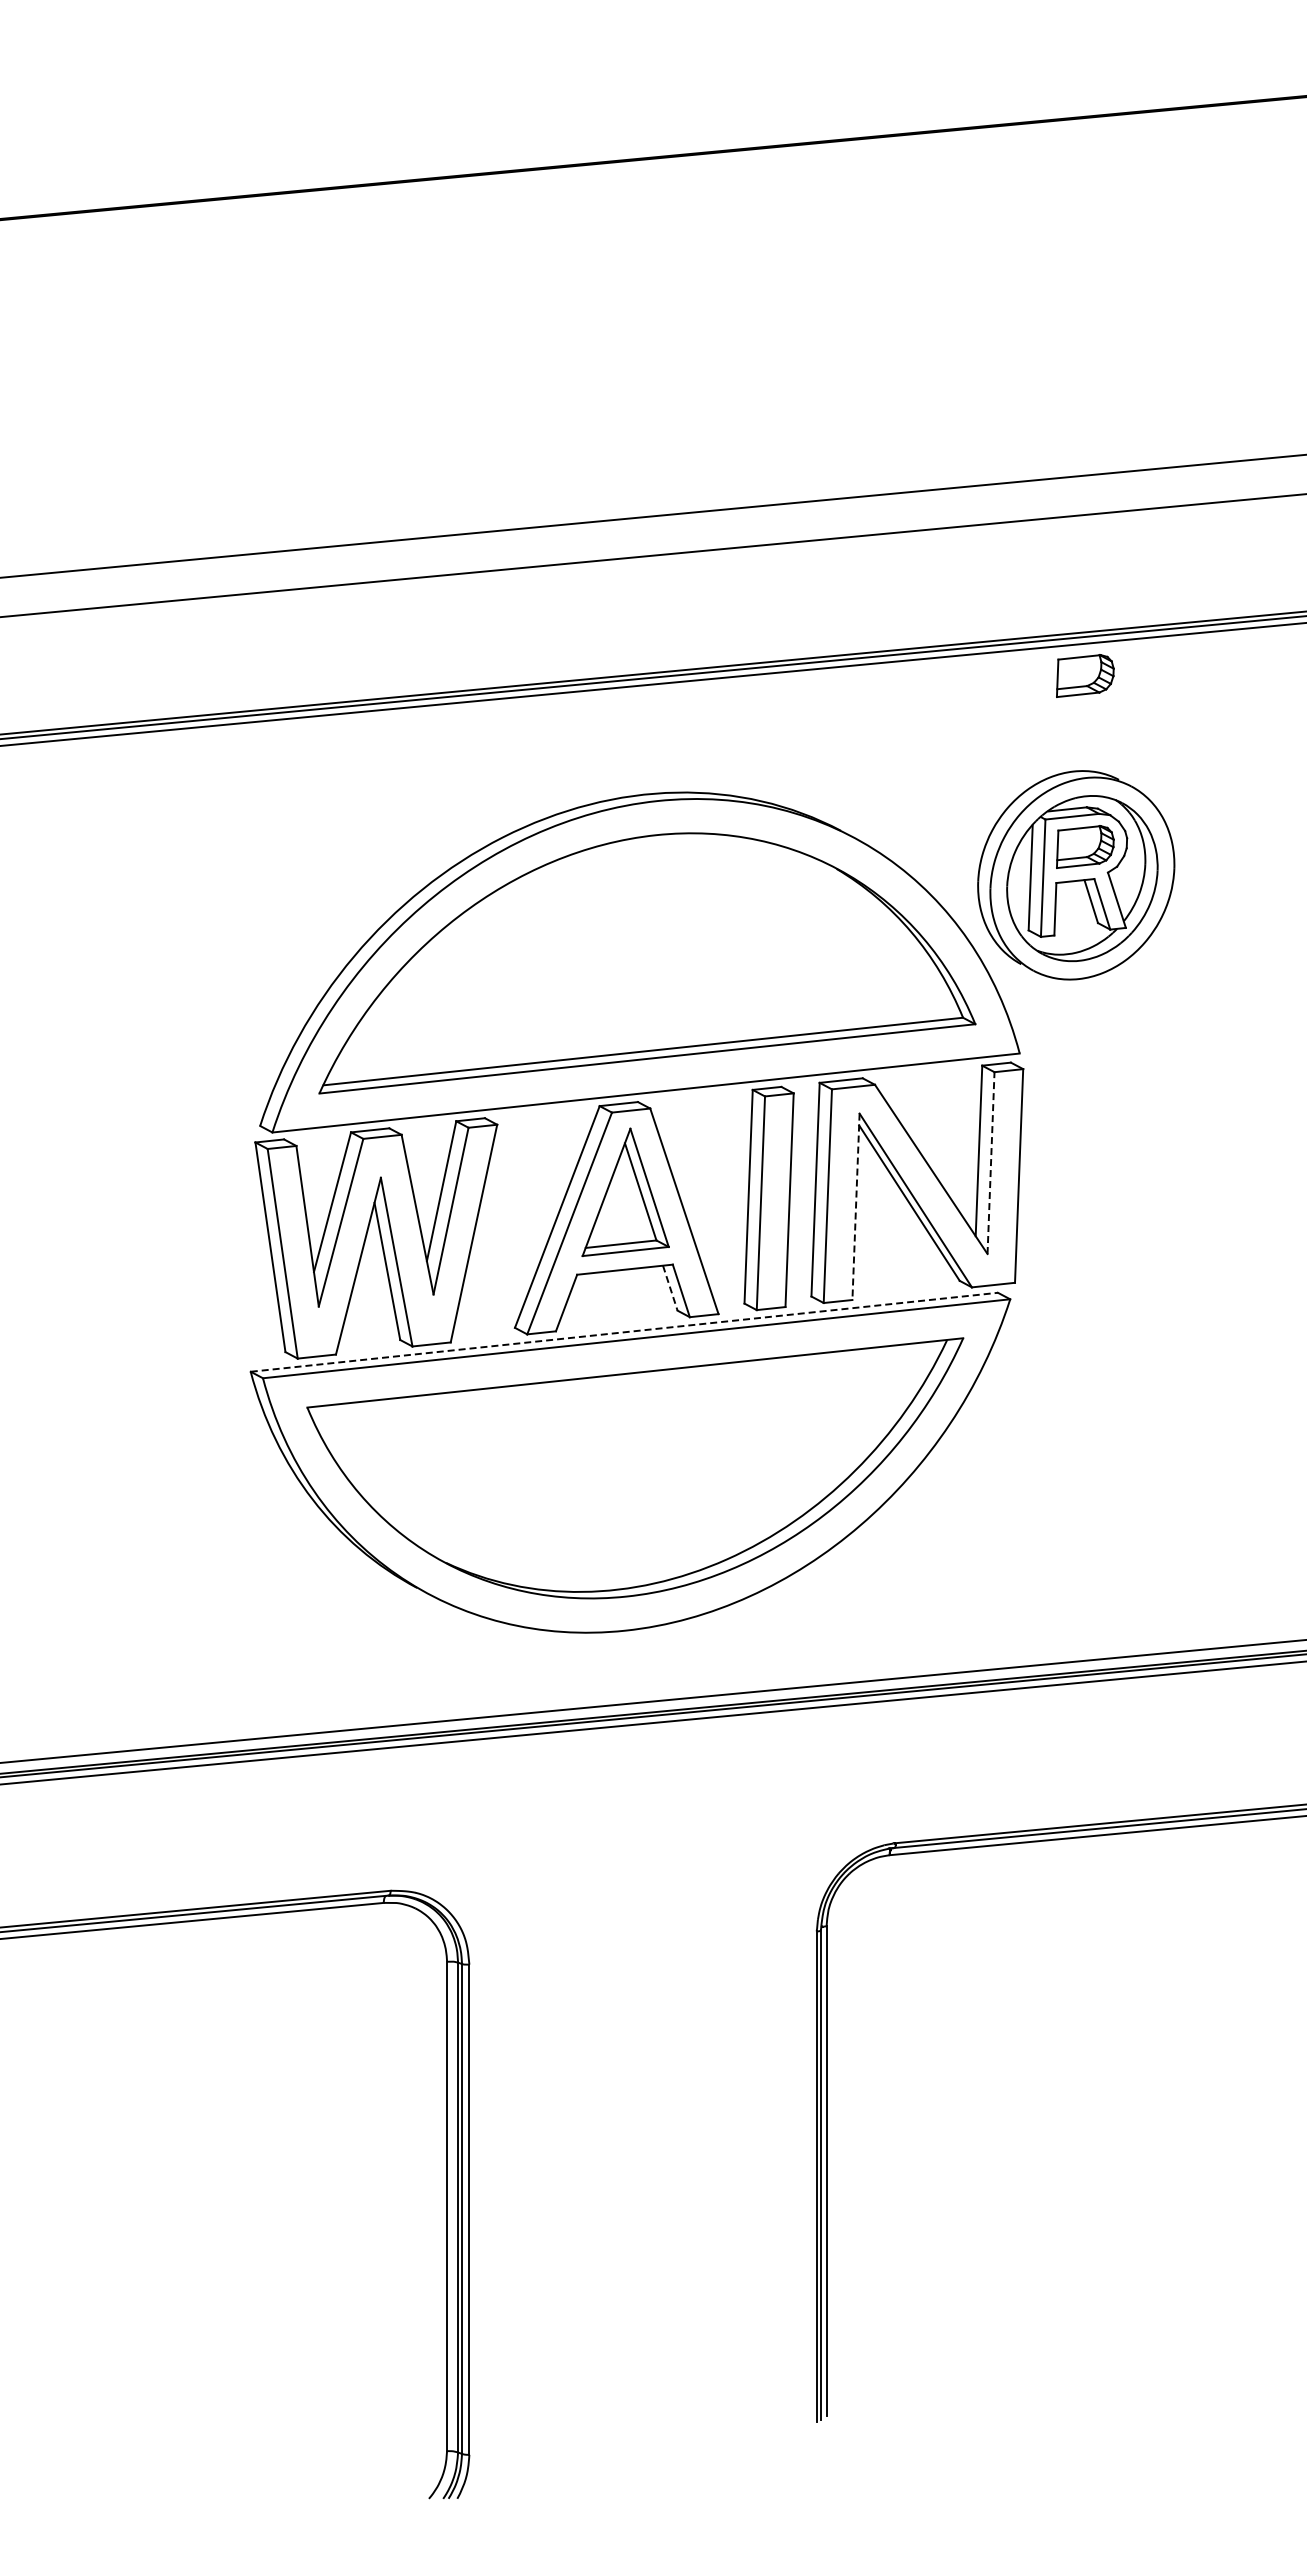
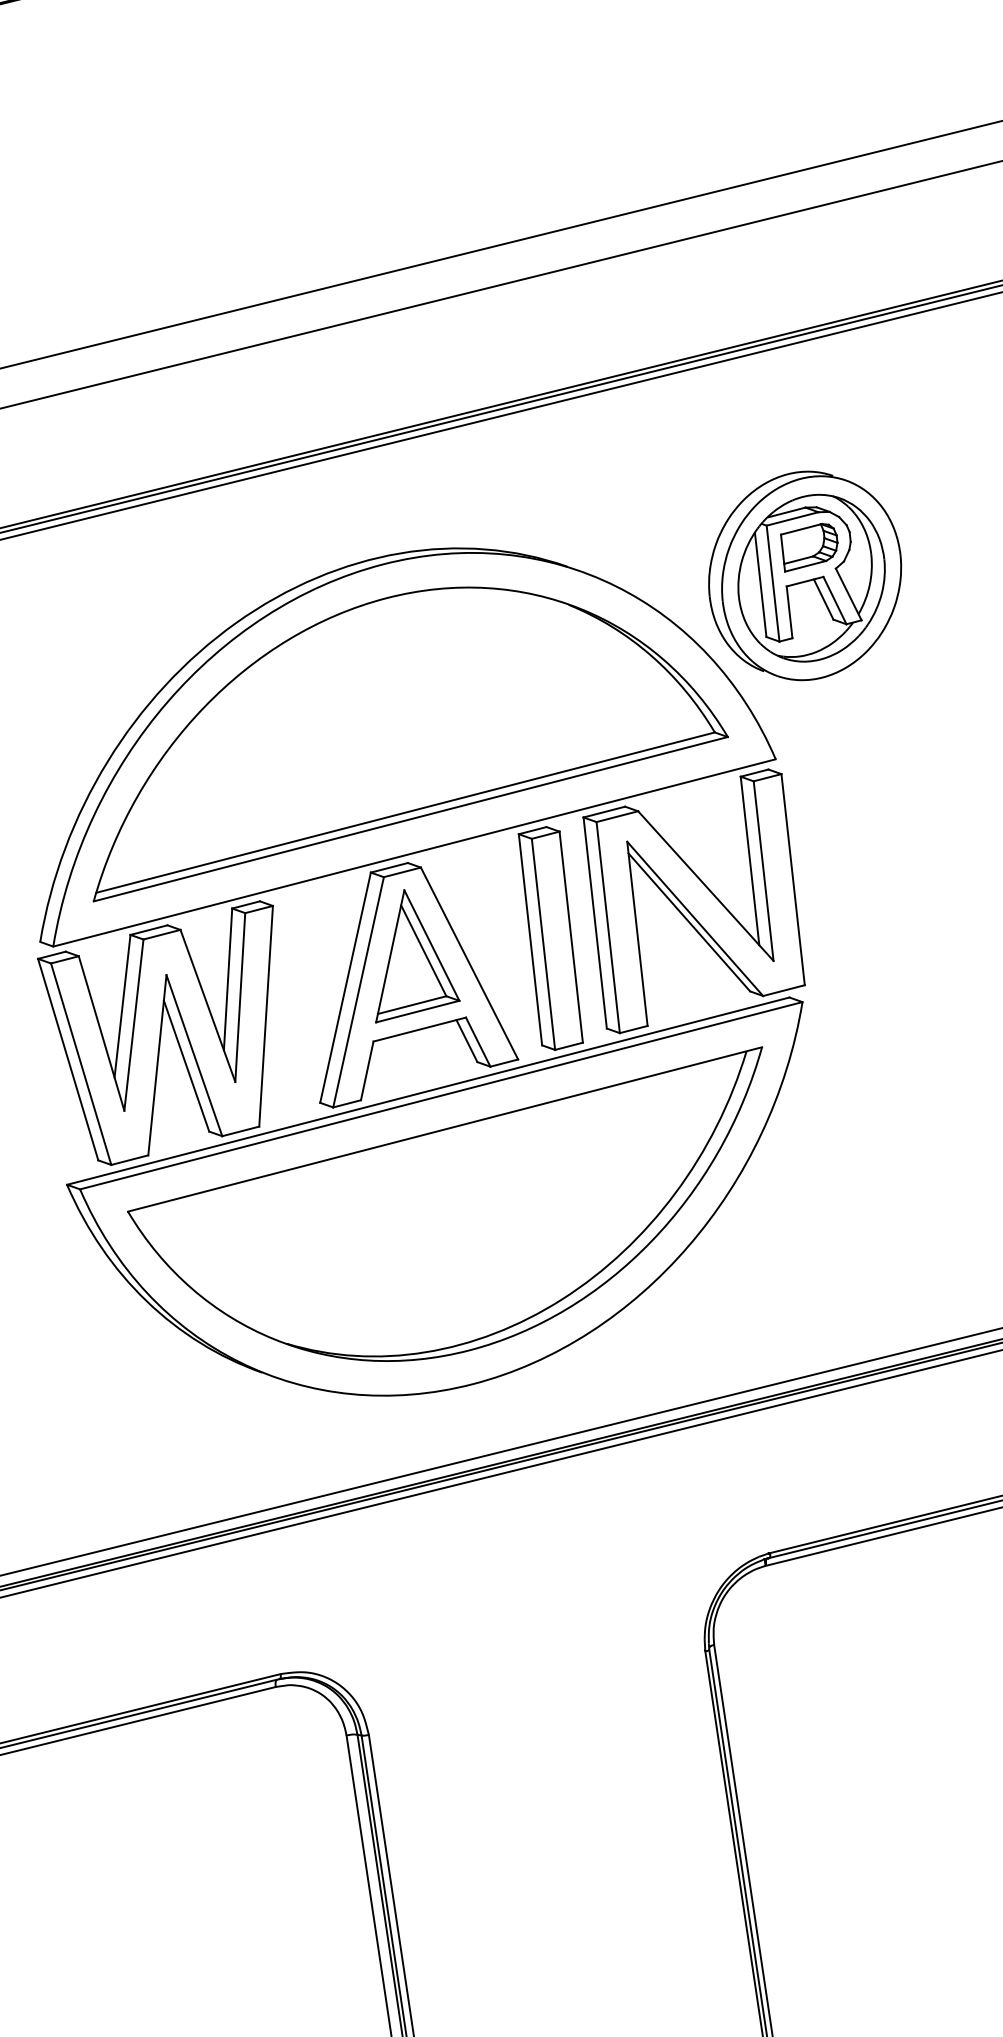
part: (1085, 675) -> (784, 378), removed
line: (991, 1163) -> (764, 871), dashed -> solid
line: (856, 1207) -> (638, 934), dashed -> solid
line: (670, 1288) -> (467, 1041), dashed -> solid
line: (624, 1332) -> (428, 1091), dashed -> solid

